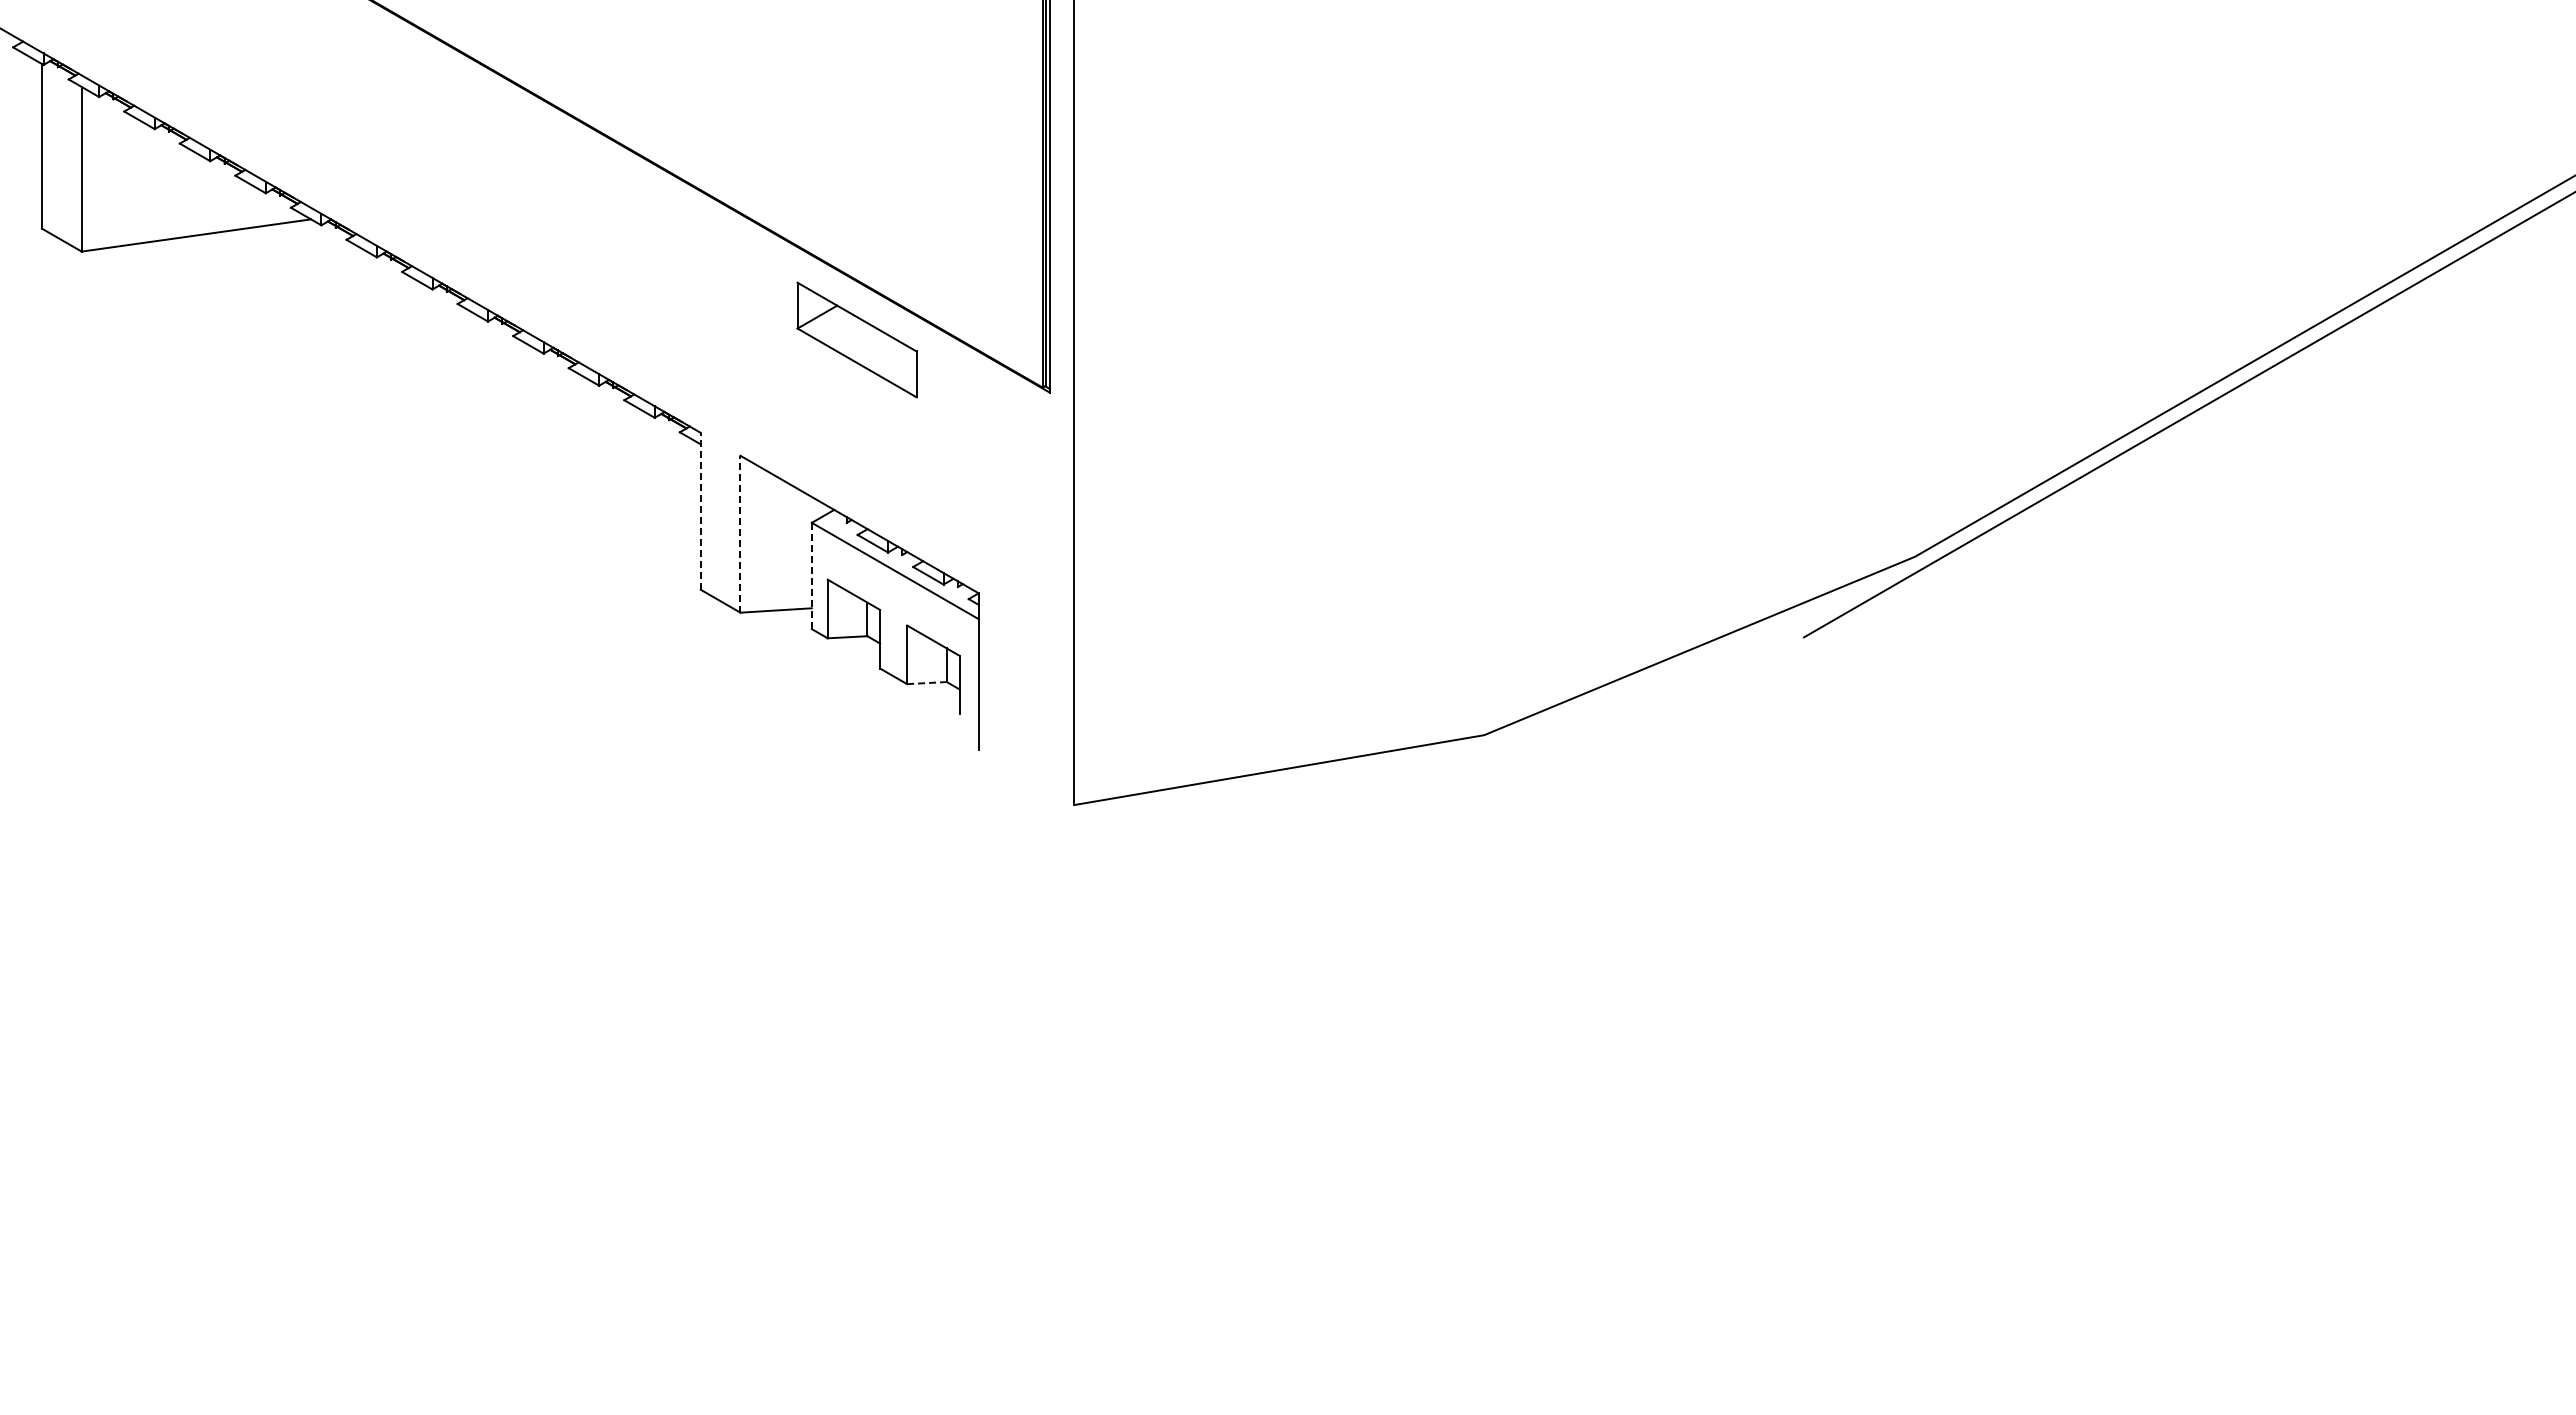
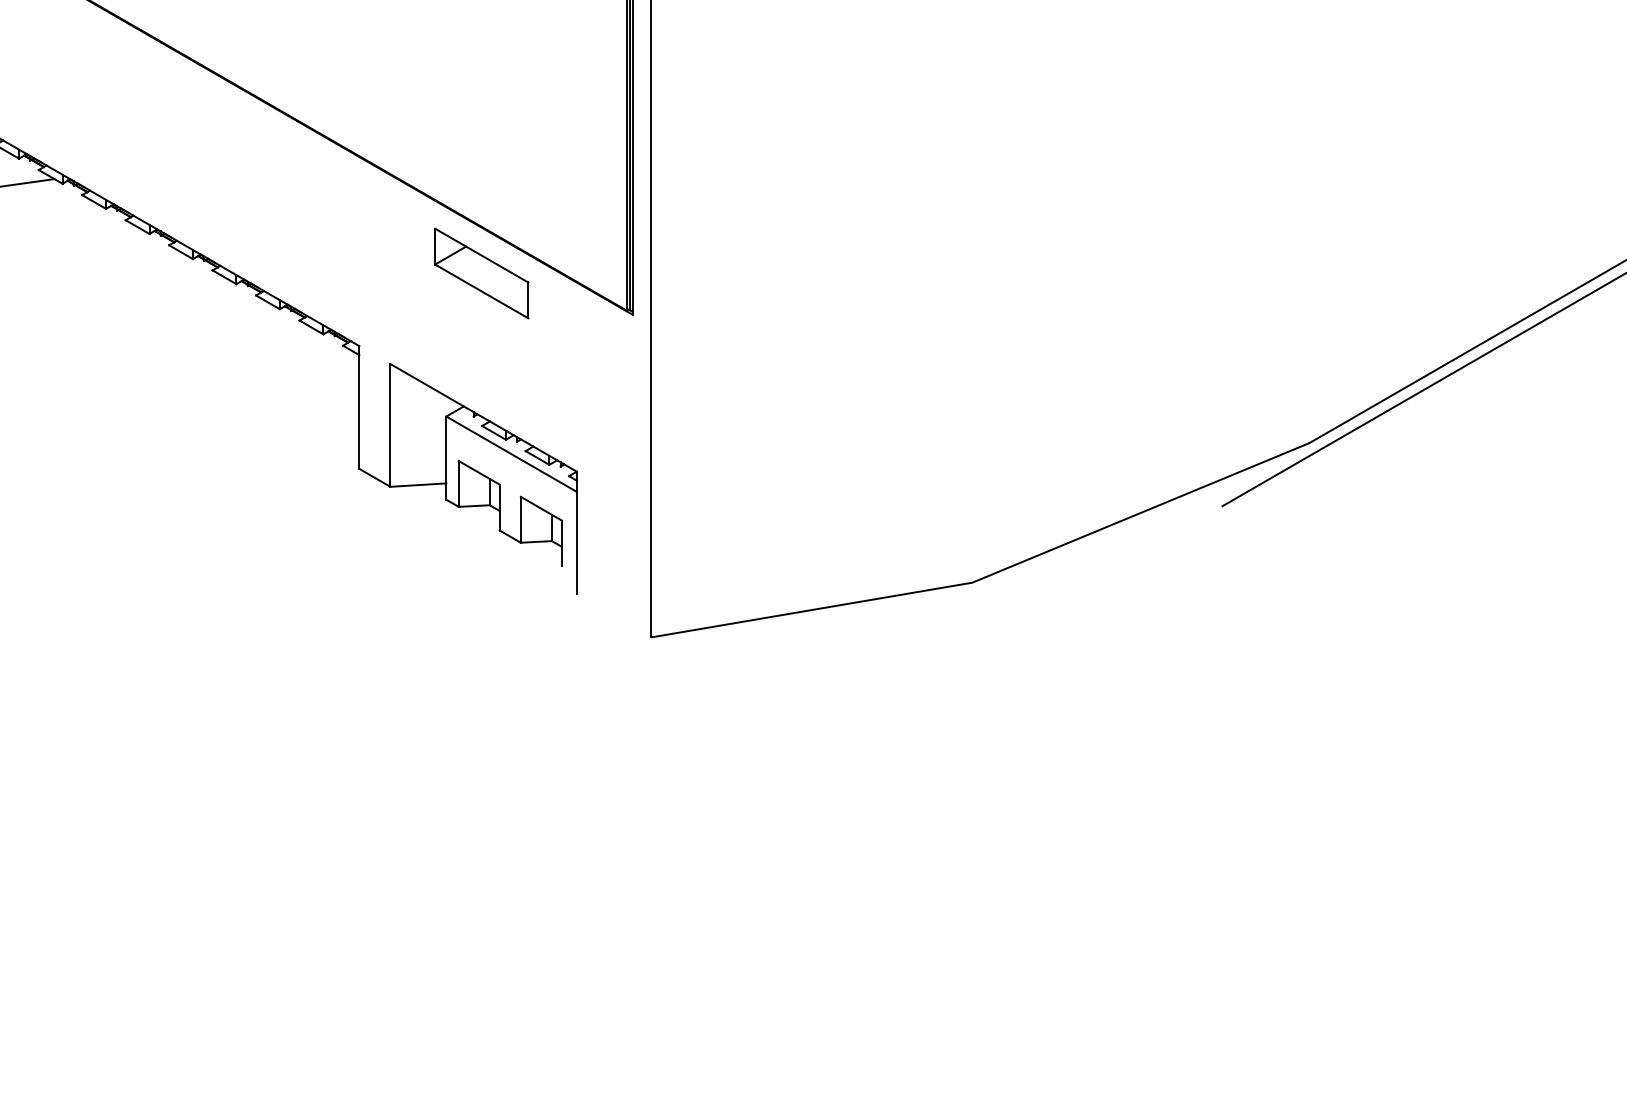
line: (700, 510) -> (359, 406), dashed -> solid
line: (740, 533) -> (390, 424), dashed -> solid
line: (811, 575) -> (446, 457), dashed -> solid
line: (926, 683) -> (536, 542), dashed -> solid

